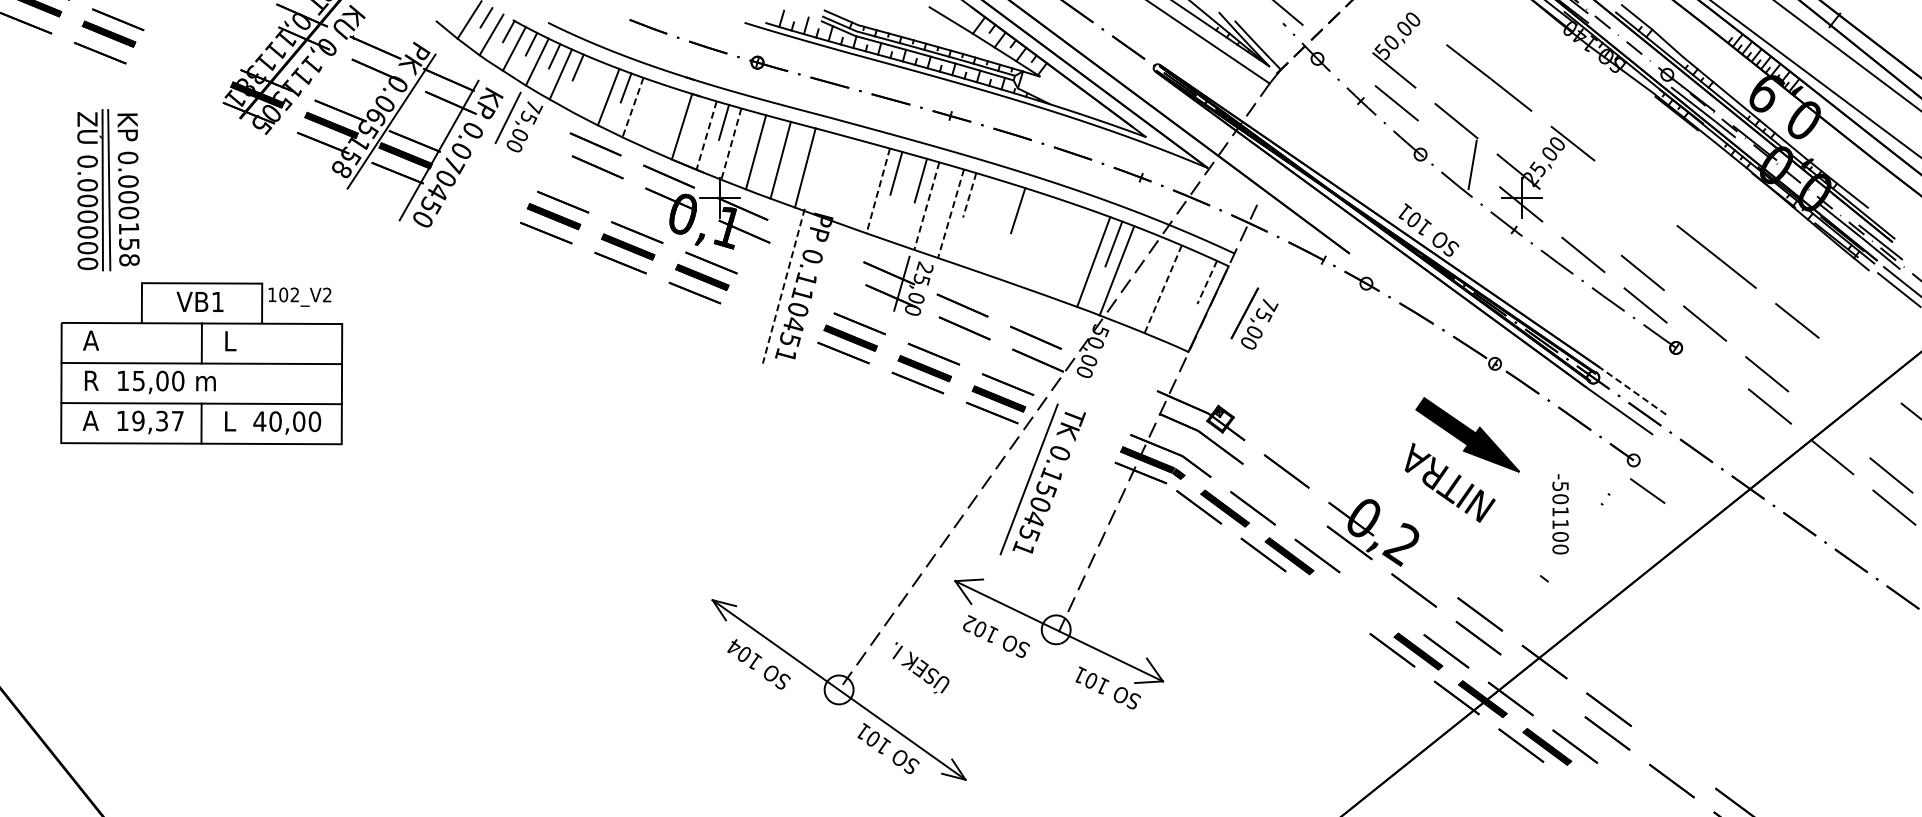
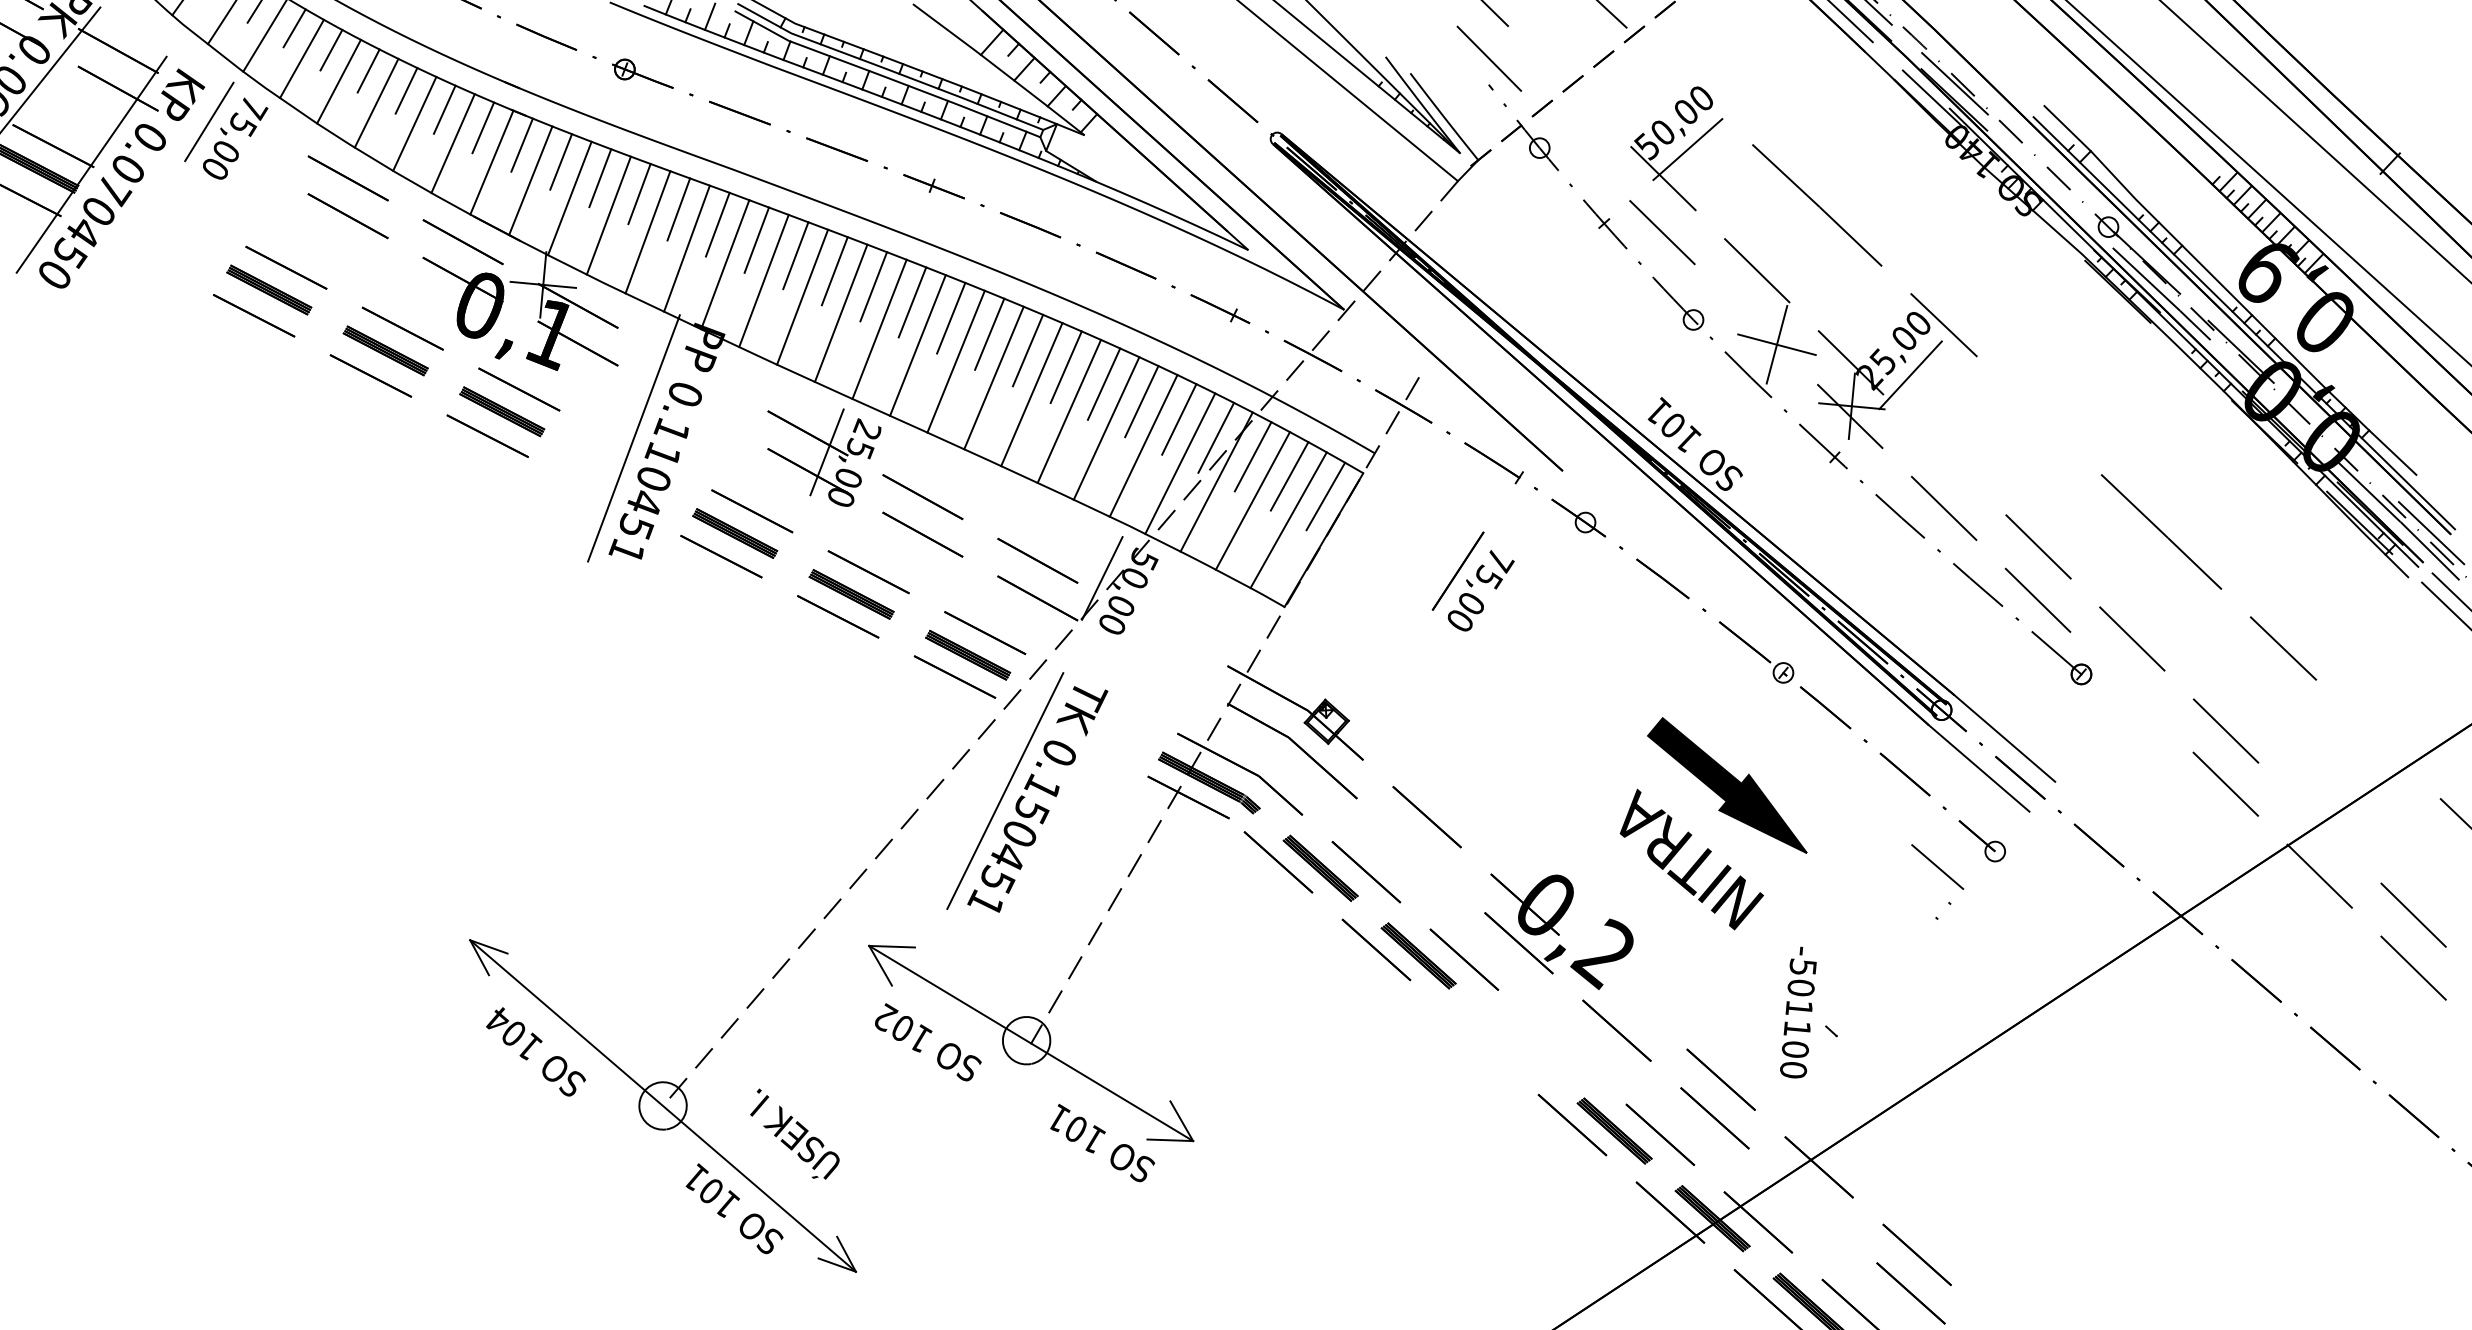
line: (1407, 50) -> (1687, 148), added
line: (601, 77) -> (367, 70), added
line: (584, 85) -> (338, 80), added
line: (650, 97) -> (444, 110), added
line: (674, 106) -> (482, 128), added
line: (633, 107) -> (415, 123), dashed -> solid
line: (699, 114) -> (522, 145), added
line: (657, 117) -> (453, 143), added
line: (748, 129) -> (600, 177), added
line: (706, 135) -> (530, 180), dashed -> solid
line: (773, 137) -> (639, 194), added
line: (731, 144) -> (569, 199), dashed -> solid
line: (798, 144) -> (679, 209), added
line: (822, 151) -> (717, 224), added
line: (846, 158) -> (755, 239), added
line: (1472, 164) -> (1776, 344), added
line: (871, 166) -> (795, 256), added
line: (829, 175) -> (725, 264), added
line: (1555, 175) -> (1910, 374), added
line: (853, 182) -> (763, 279), added
line: (944, 187) -> (911, 301), added
line: (878, 191) -> (802, 298), dashed -> solid
line: (969, 195) -> (950, 318), dashed -> solid
line: (902, 198) -> (840, 313), added
line: (993, 202) -> (988, 333), added
line: (926, 206) -> (878, 329), dashed -> solid
line: (950, 214) -> (916, 346), dashed -> solid
line: (1041, 218) -> (1064, 366), added
line: (974, 221) -> (955, 361), added
line: (1066, 226) -> (1104, 383), added
line: (999, 229) -> (994, 378), added
line: (1090, 234) -> (1142, 400), added
line: (1022, 237) -> (1031, 395), added
line: (1046, 245) -> (1068, 411), added
line: (1137, 252) -> (1216, 436), added
line: (1070, 253) -> (1106, 428), added
line: (1160, 262) -> (1252, 456), added
line: (1183, 272) -> (1288, 476), added
line: (1140, 279) -> (1217, 481), added
line: (1207, 282) -> (1326, 496), dashed -> solid
line: (783, 286) -> (633, 438), dashed -> solid
line: (1163, 289) -> (1253, 501), dashed -> solid
line: (1185, 298) -> (1287, 519), added
part: (1254, 318) -> (1473, 580), moved
line: (1076, 344) -> (1102, 577), added
line: (1632, 390) -> (2003, 737), dashed -> solid
line: (1647, 490) -> (1937, 866), moved
text: (1560, 514) -> (1798, 1012), moved
text: (920, 667) -> (794, 1133), moved

